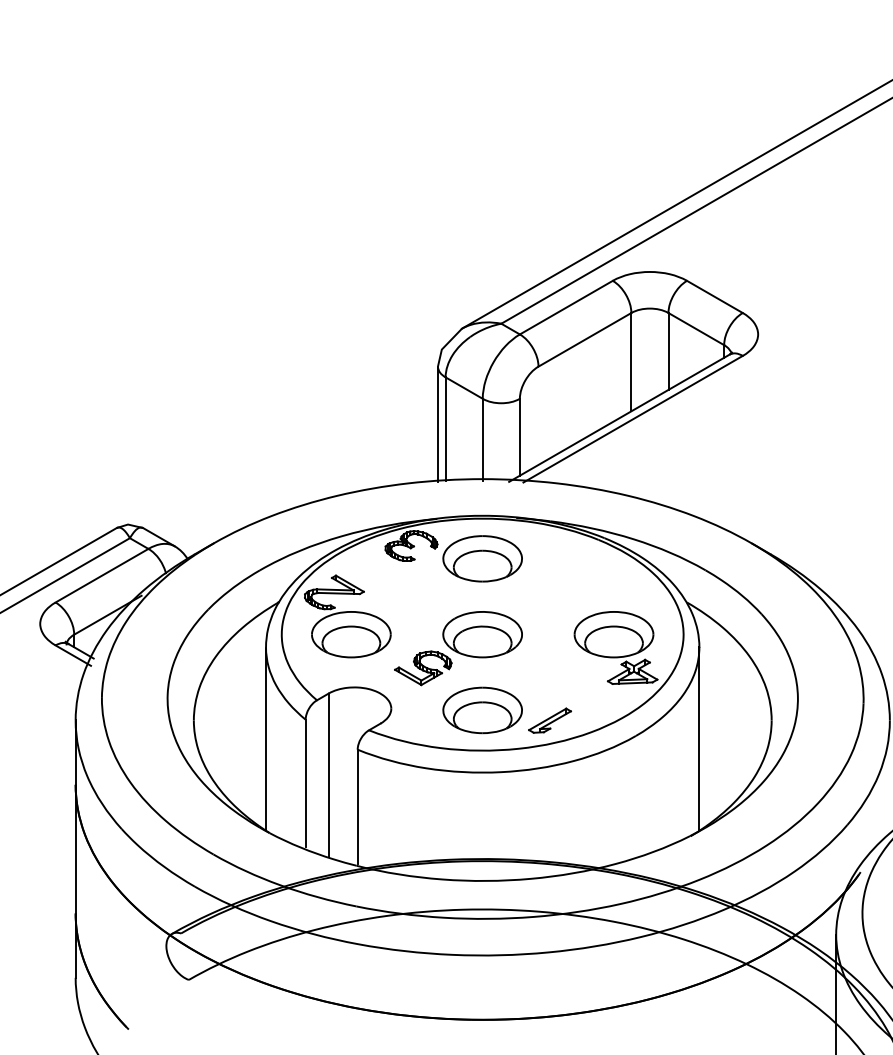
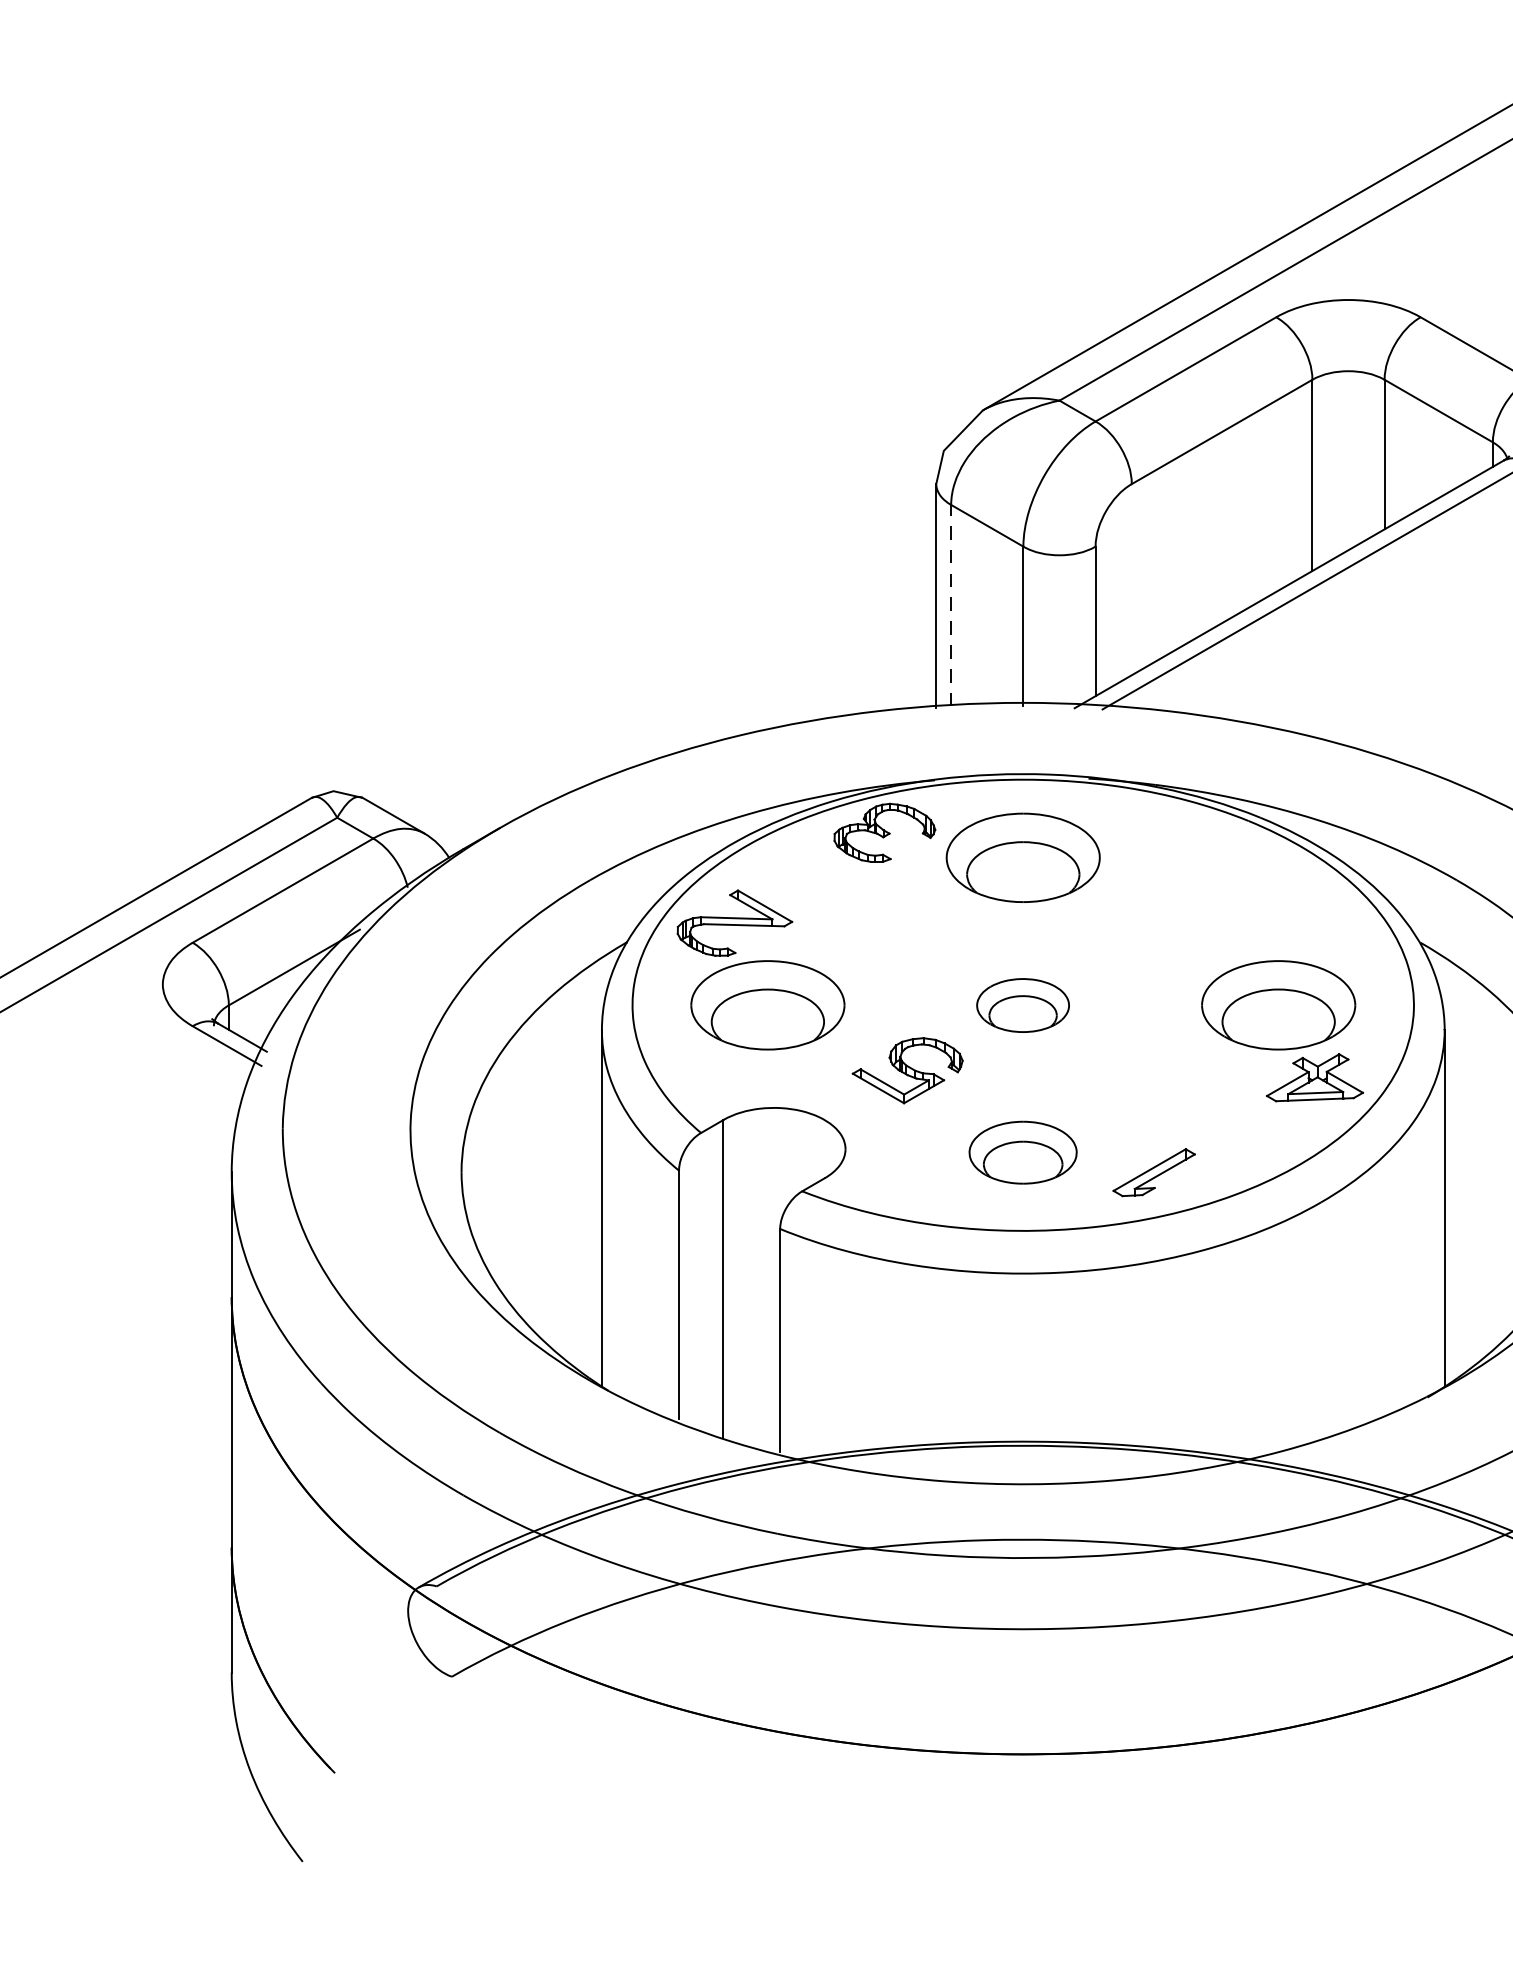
line: (445, 429) -> (950, 606), solid -> dashed
part: (482, 634) -> (1022, 1004), size x0.6
part: (482, 710) -> (1022, 1152), size x0.7

